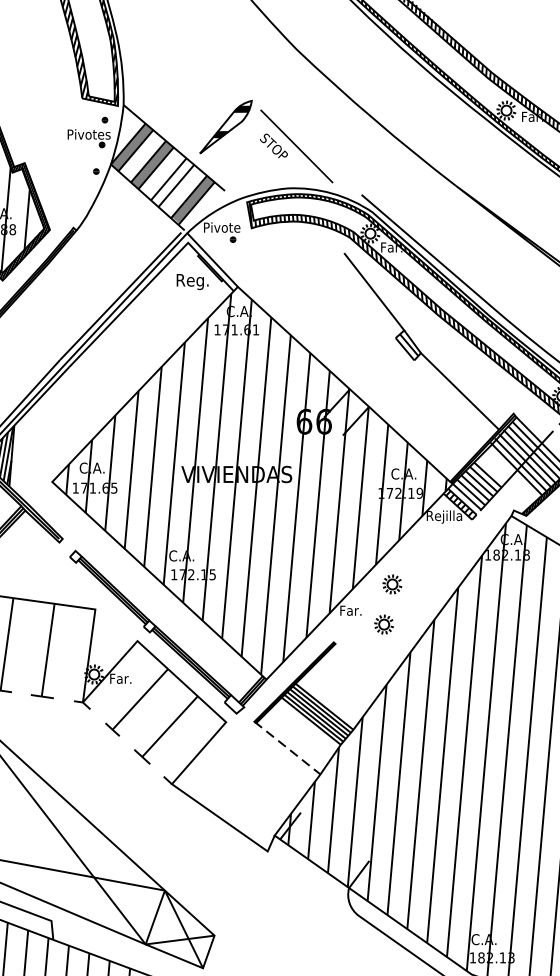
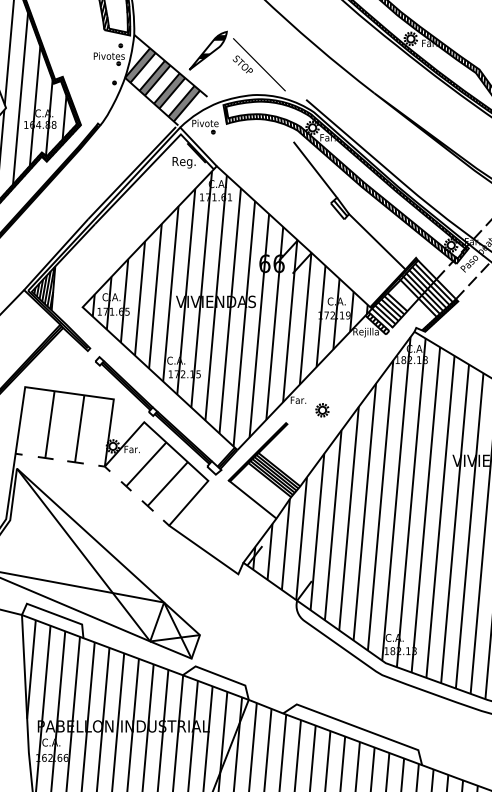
fill: (172, 182) -> (169, 90), added
part: (392, 584) -> (328, 381), removed
line: (287, 748) -> (252, 499), dashed -> solid

